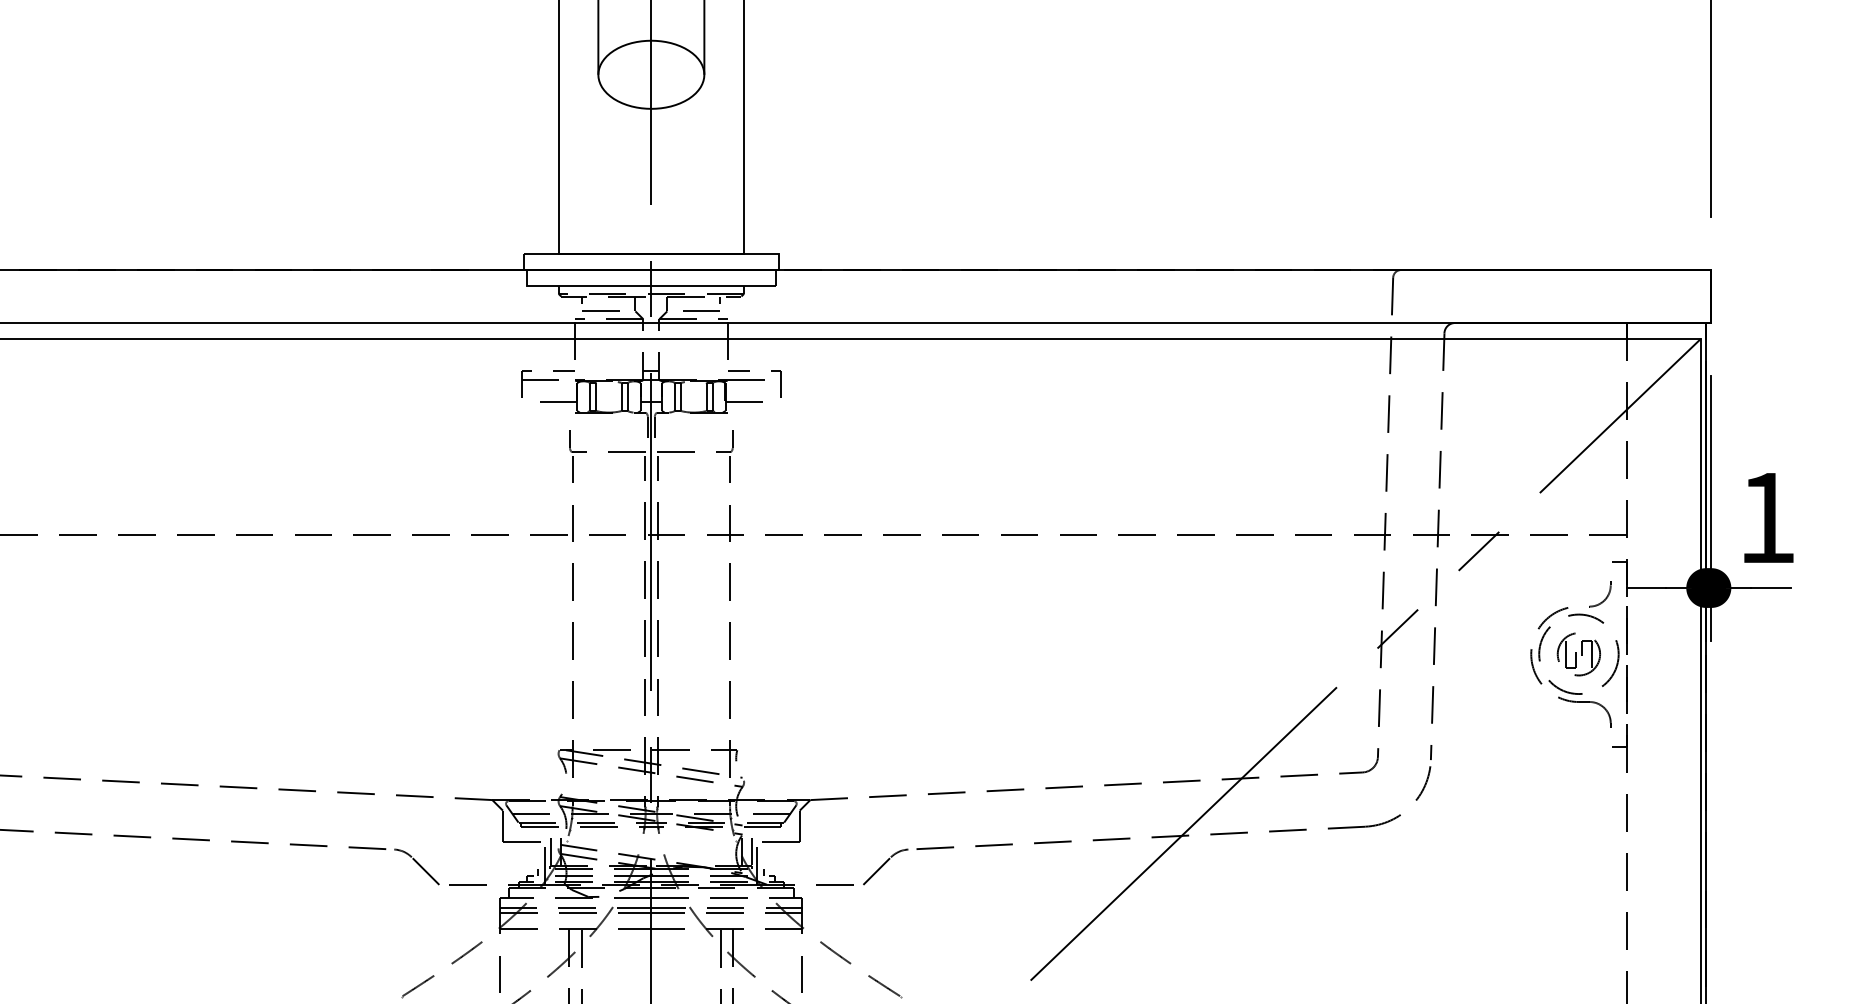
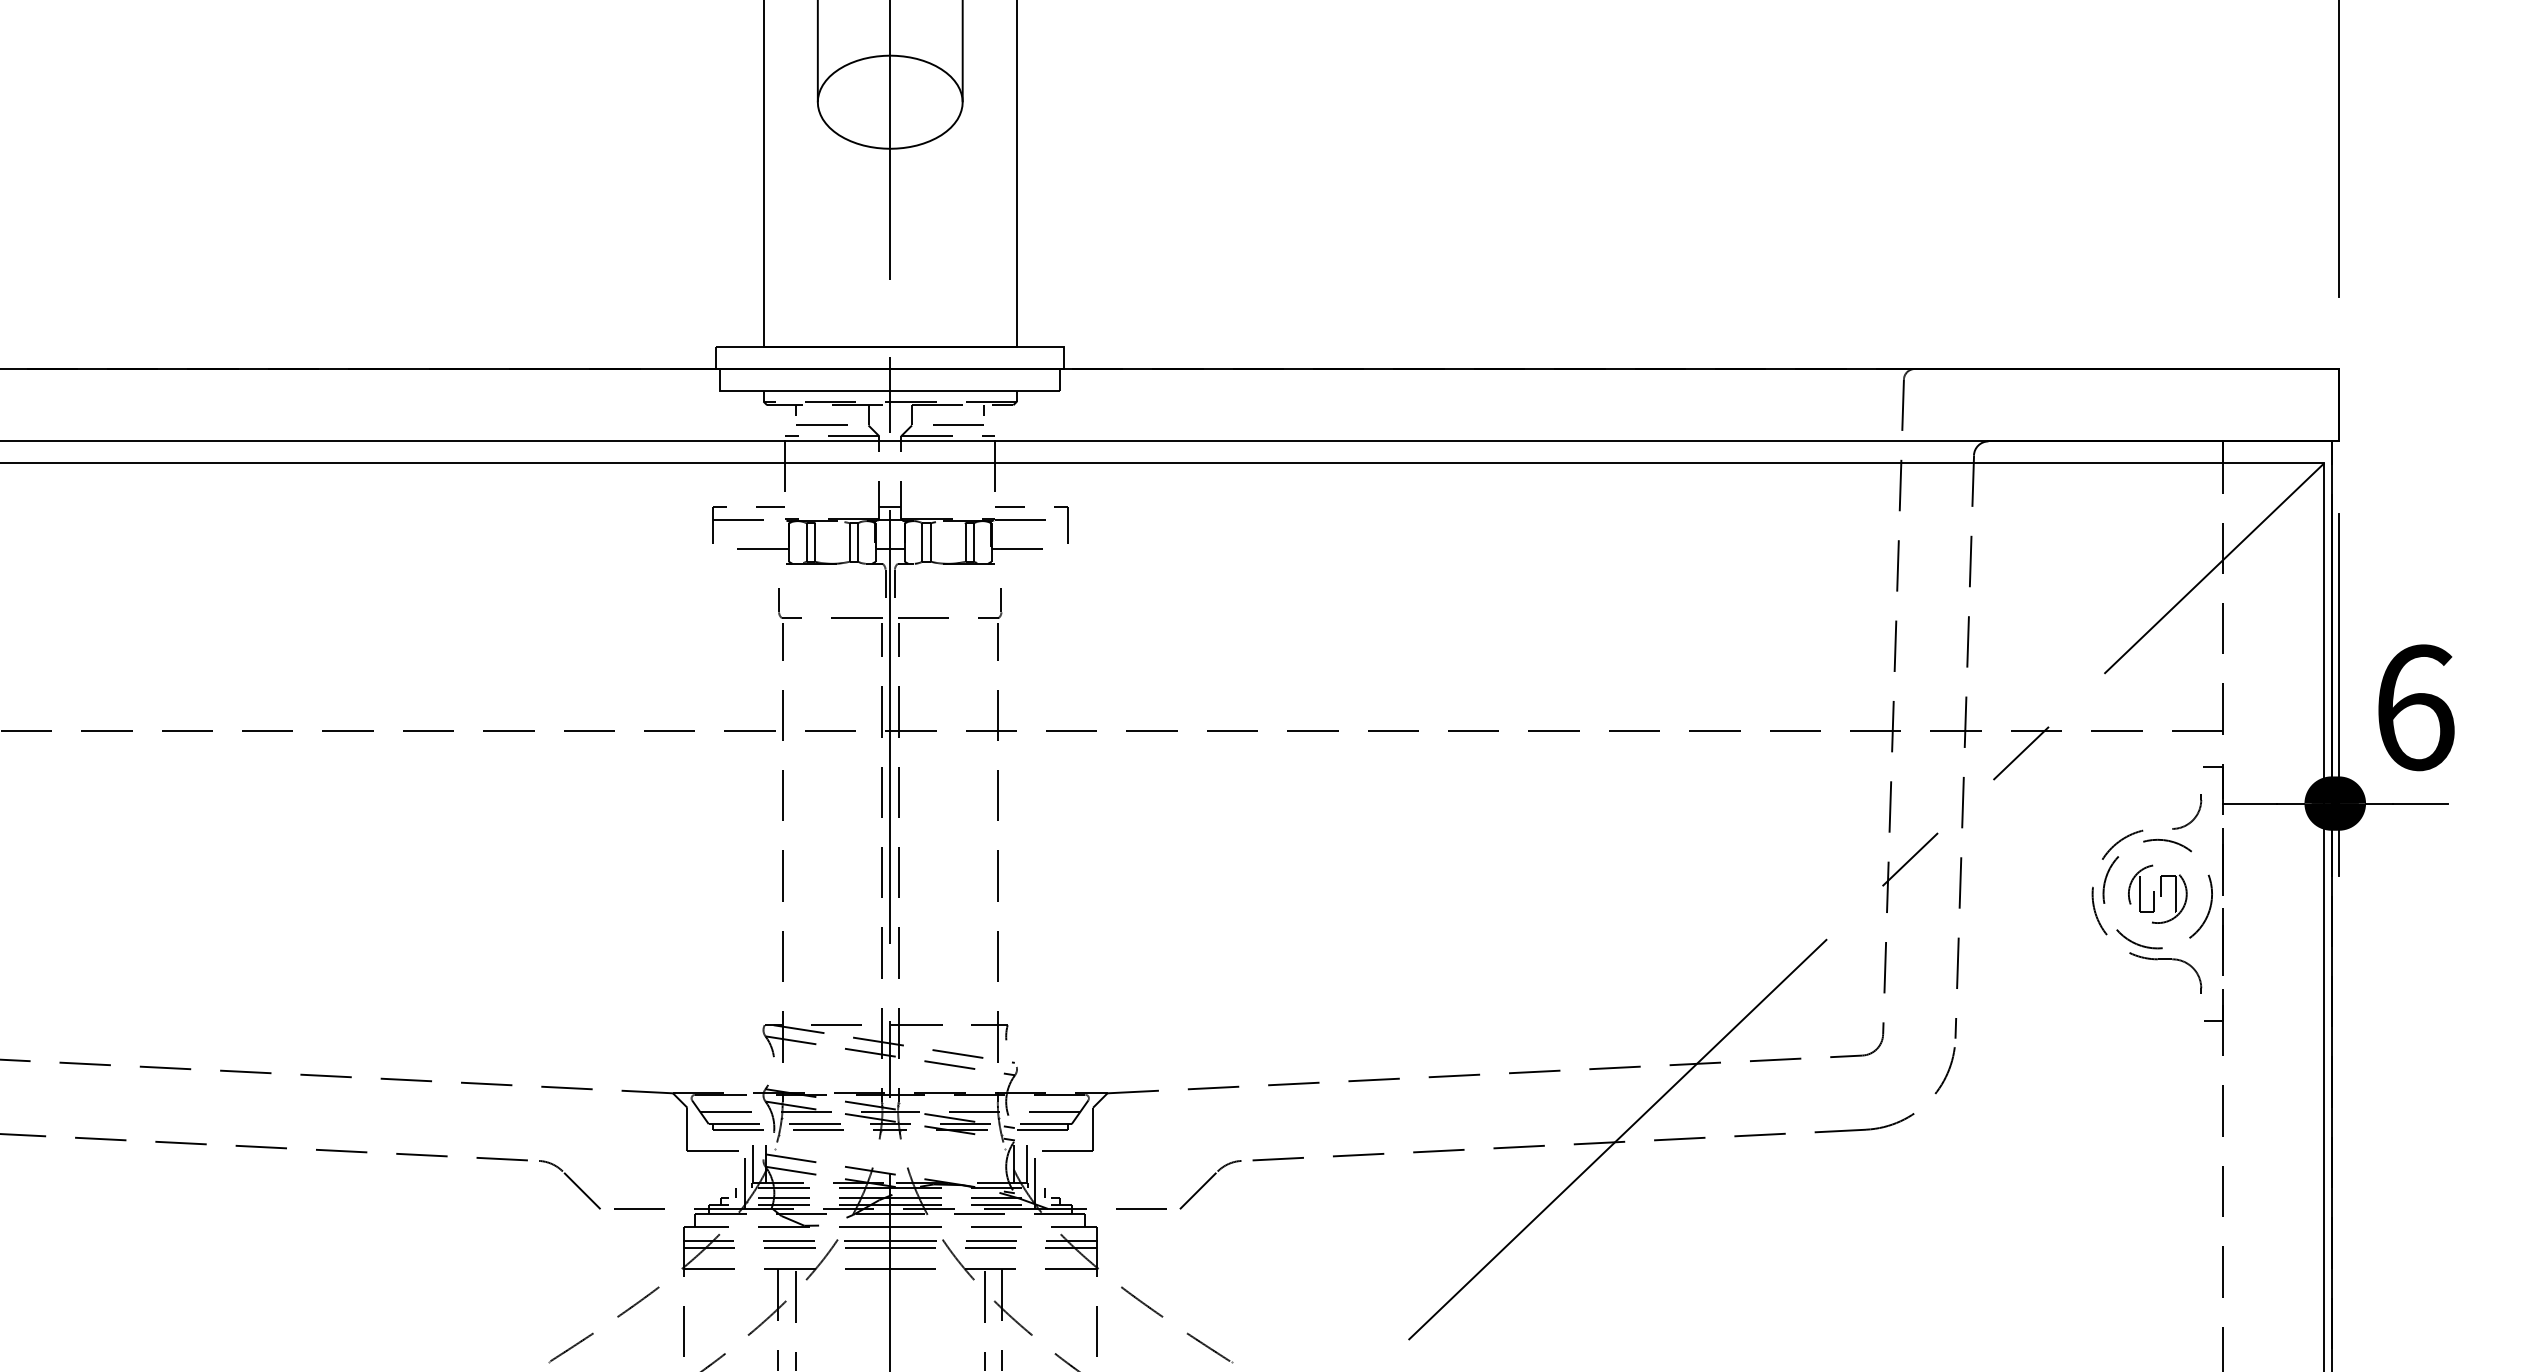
text: (1768, 517) -> (2416, 707), 1 -> 6

